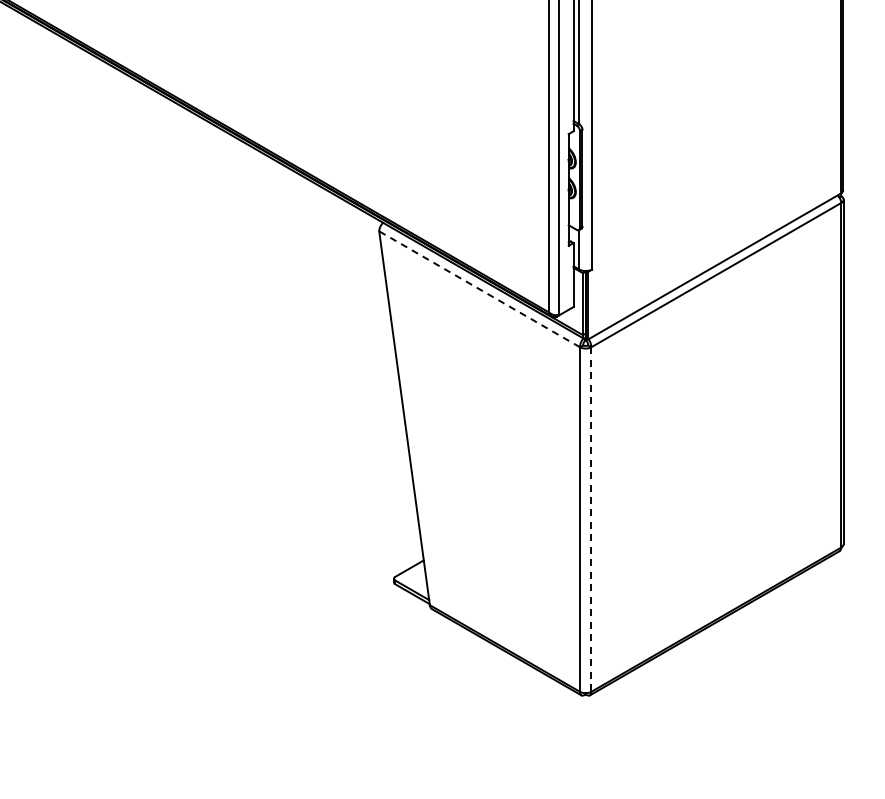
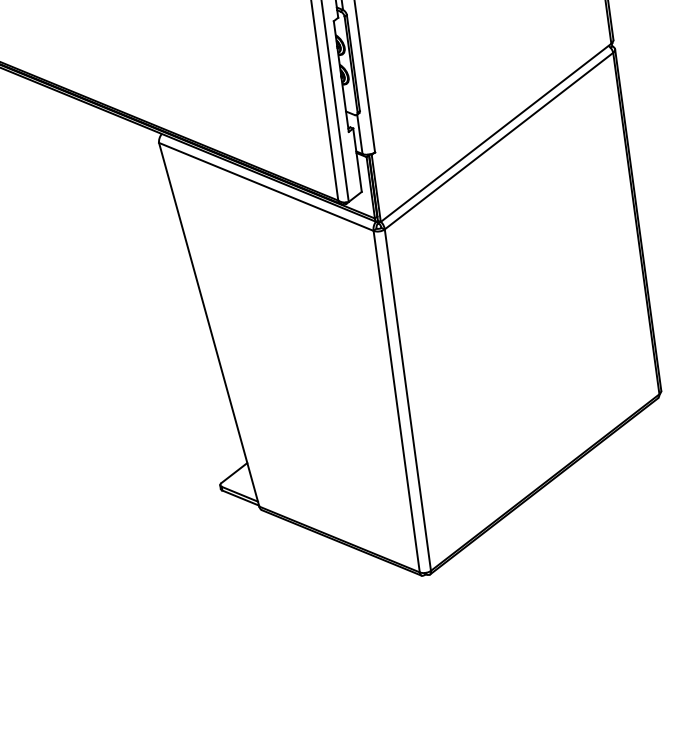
line: (479, 289) -> (266, 187), dashed -> solid
line: (591, 520) -> (408, 401), dashed -> solid

